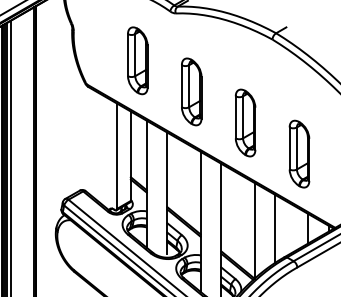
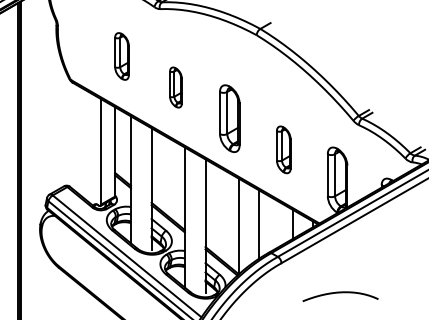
part: (137, 60) -> (121, 56), size x0.7
part: (191, 91) -> (175, 87), size x0.6
part: (299, 153) -> (283, 149), size x0.7

